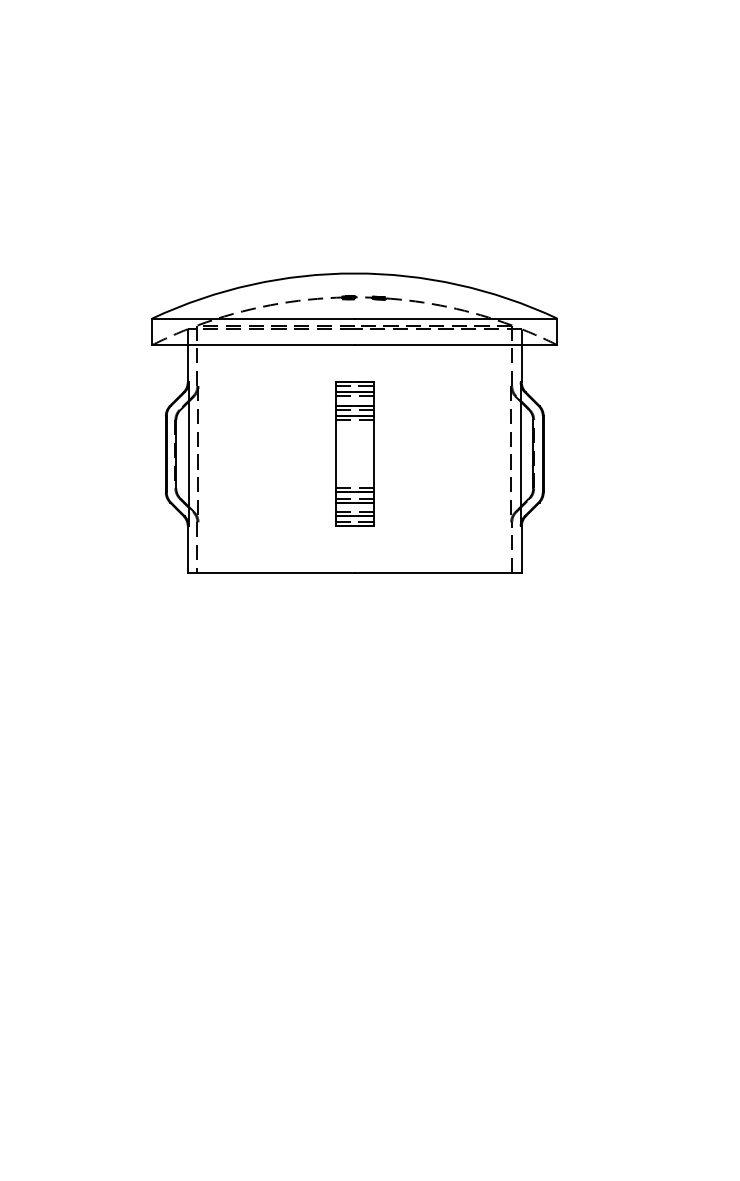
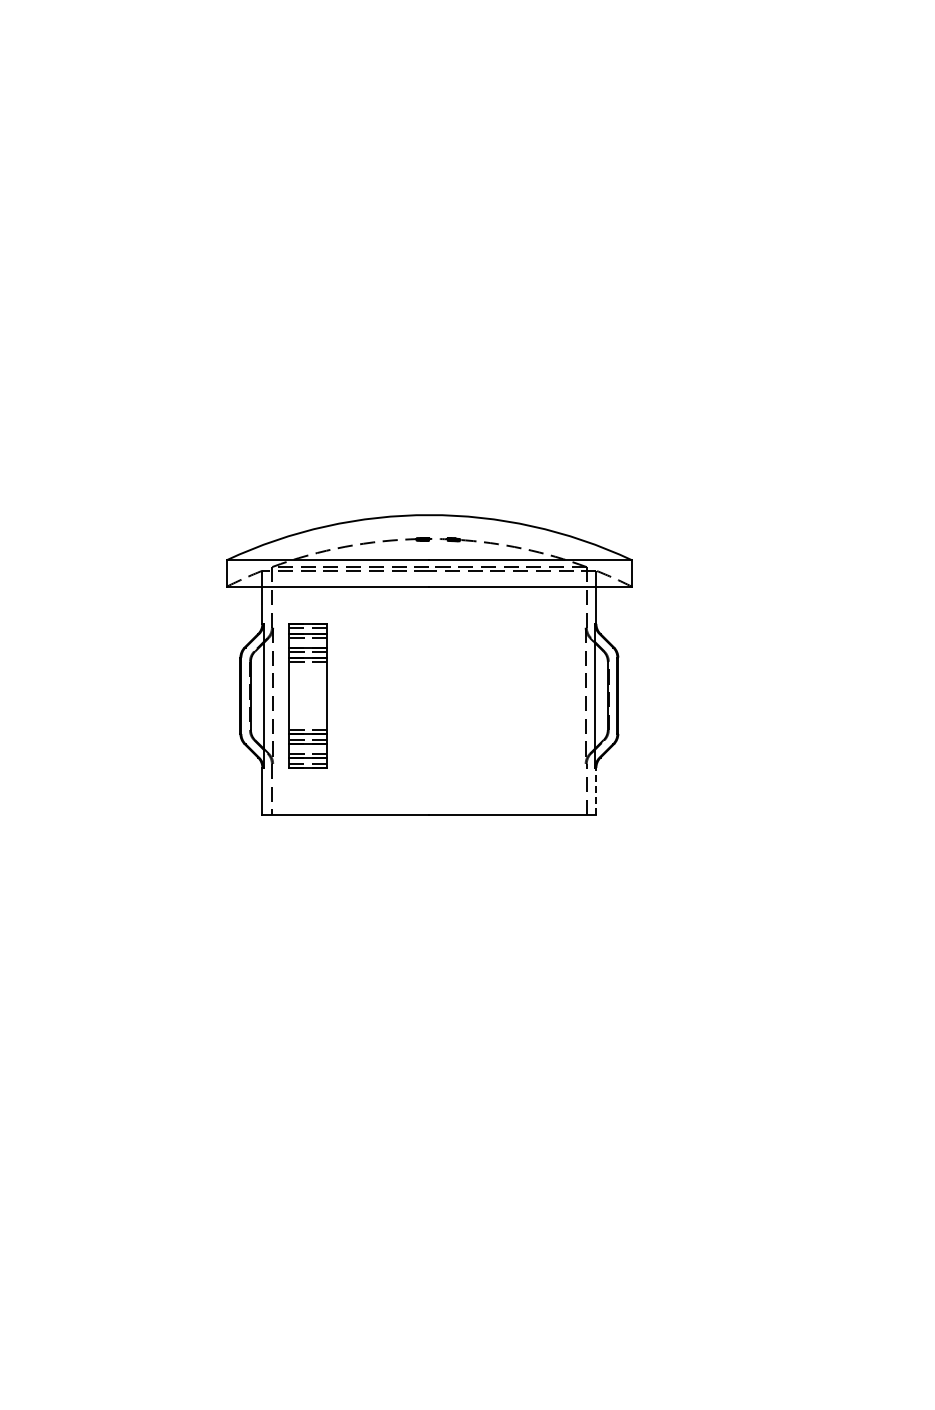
part: (353, 453) -> (307, 695), moved
line: (521, 548) -> (596, 790), solid -> dashed

